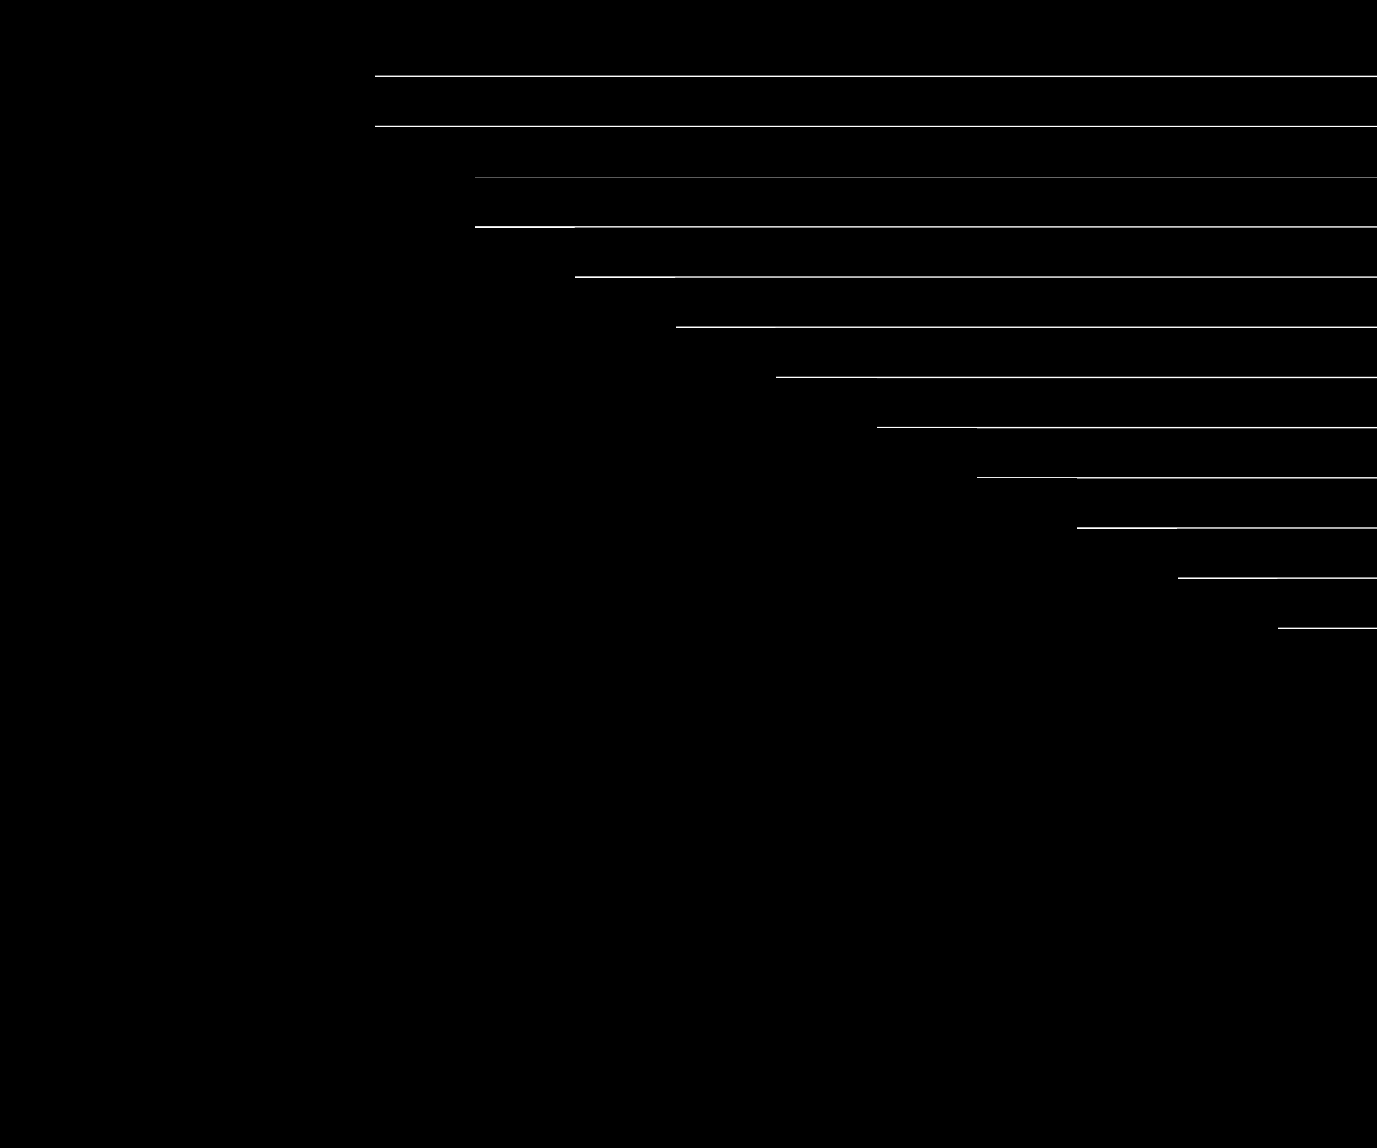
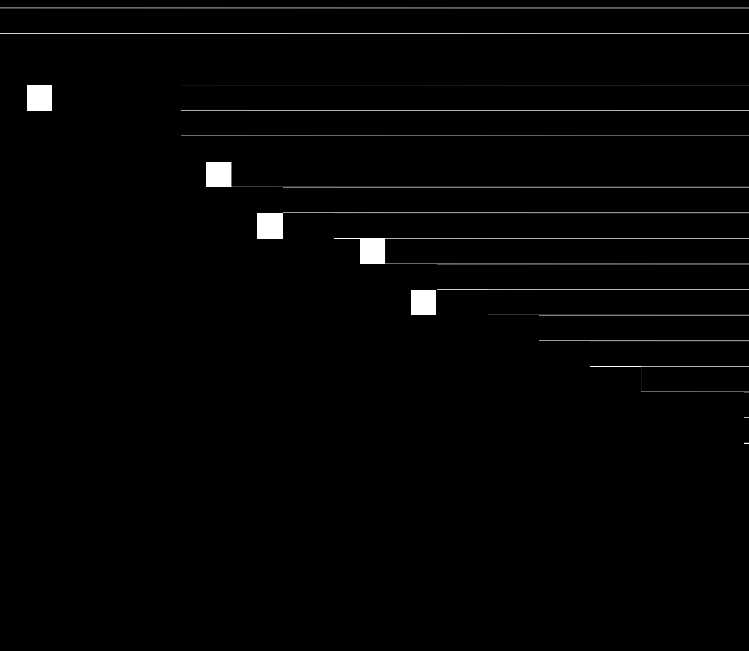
fill: (98, 51) -> (39, 97), removed
fill: (449, 202) -> (218, 174), removed
fill: (548, 302) -> (269, 225), removed
fill: (750, 353) -> (372, 251), removed
fill: (850, 452) -> (423, 302), removed

